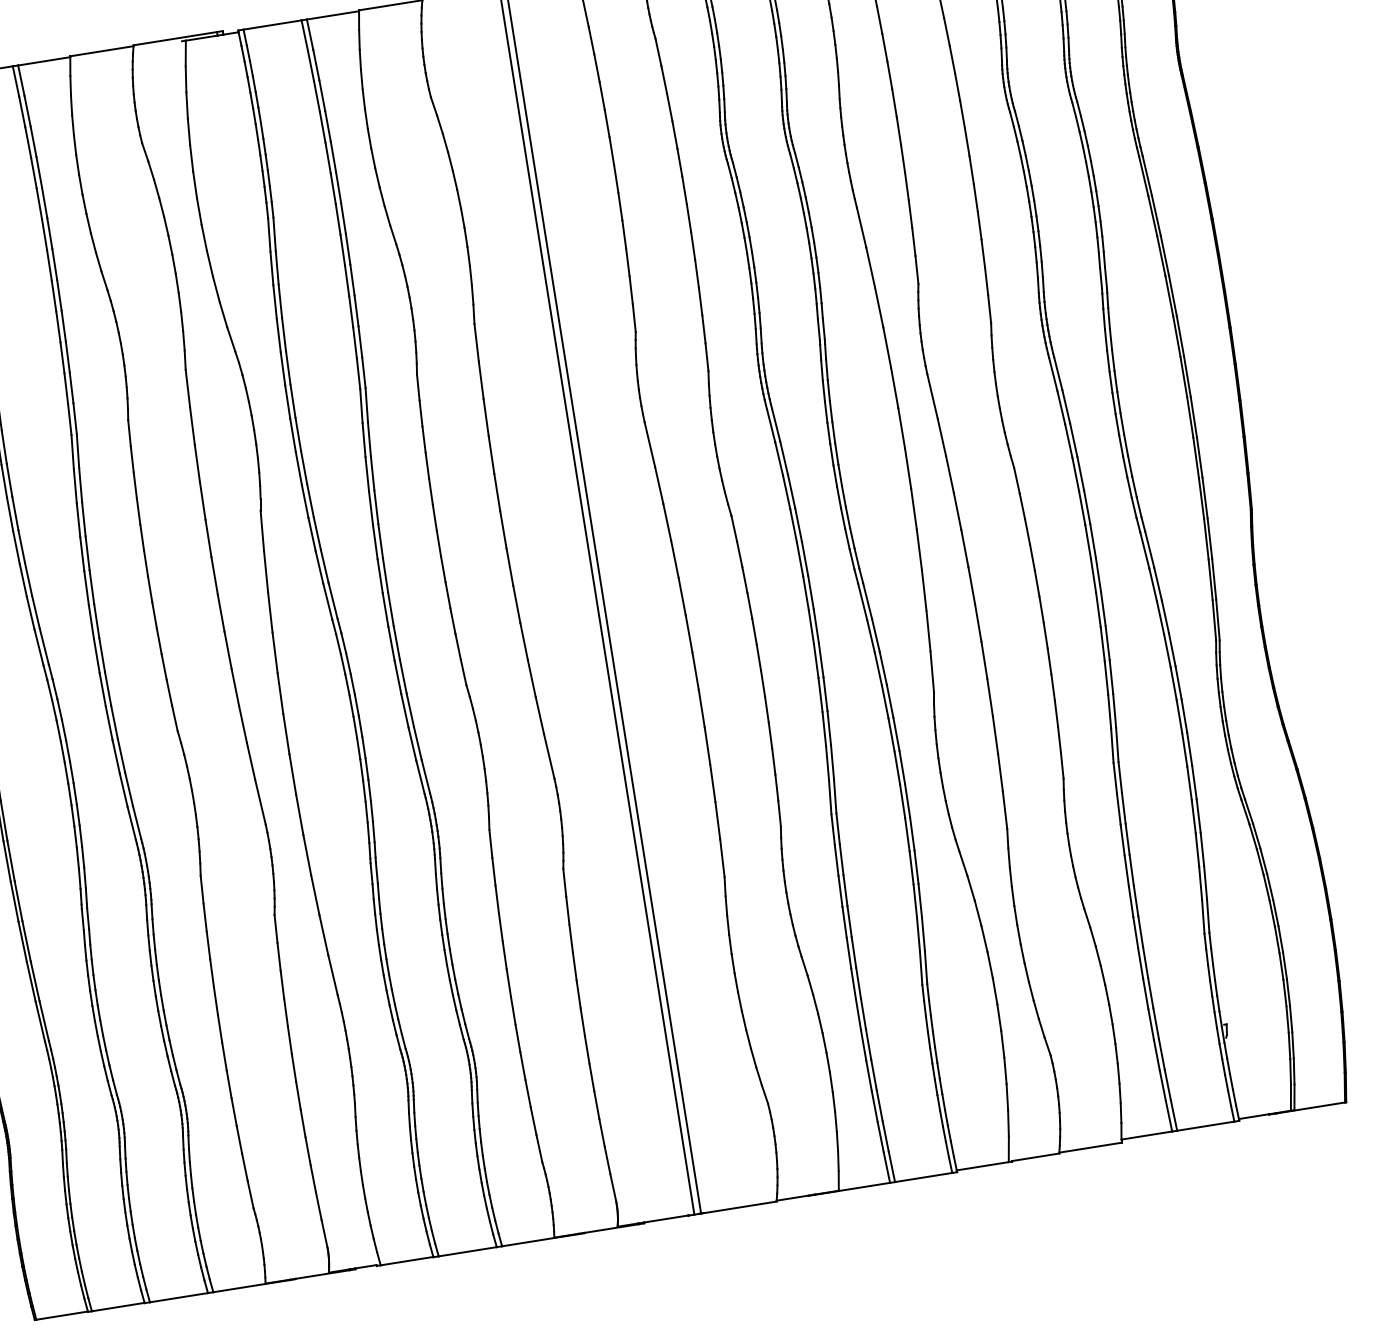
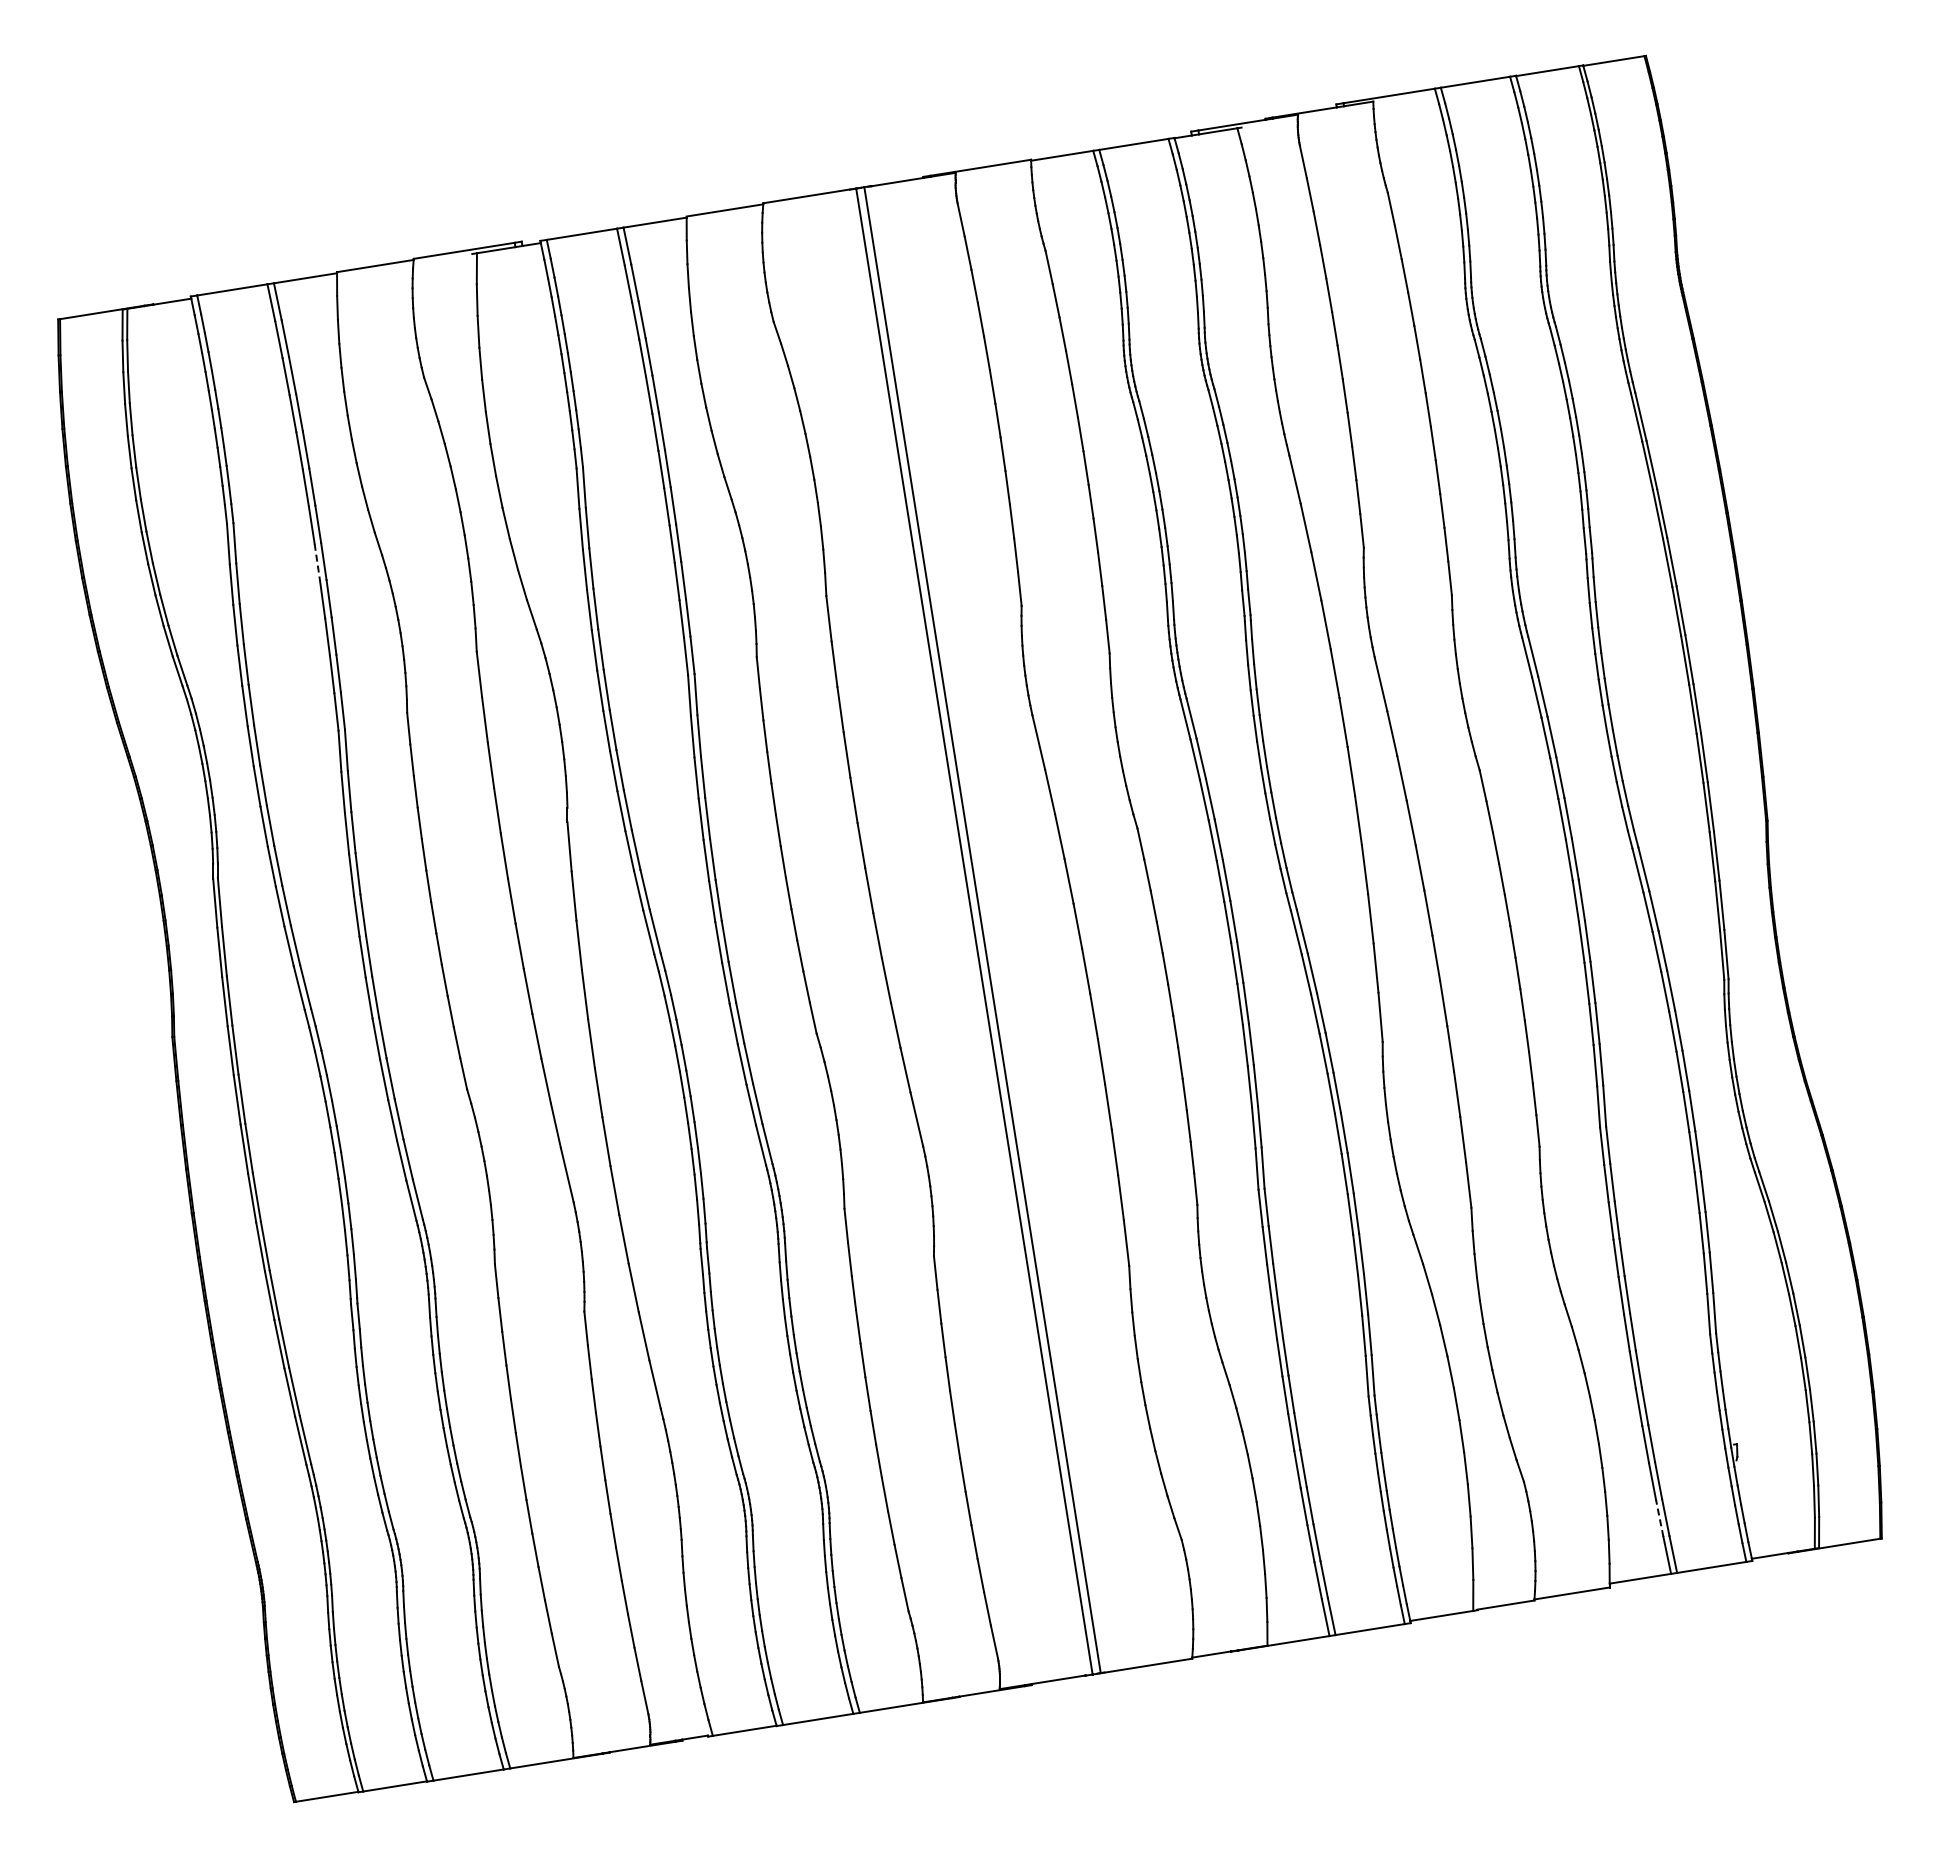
line: (54, 296) -> (317, 562), solid -> dashed
line: (1162, 1085) -> (1659, 1518), solid -> dashed

